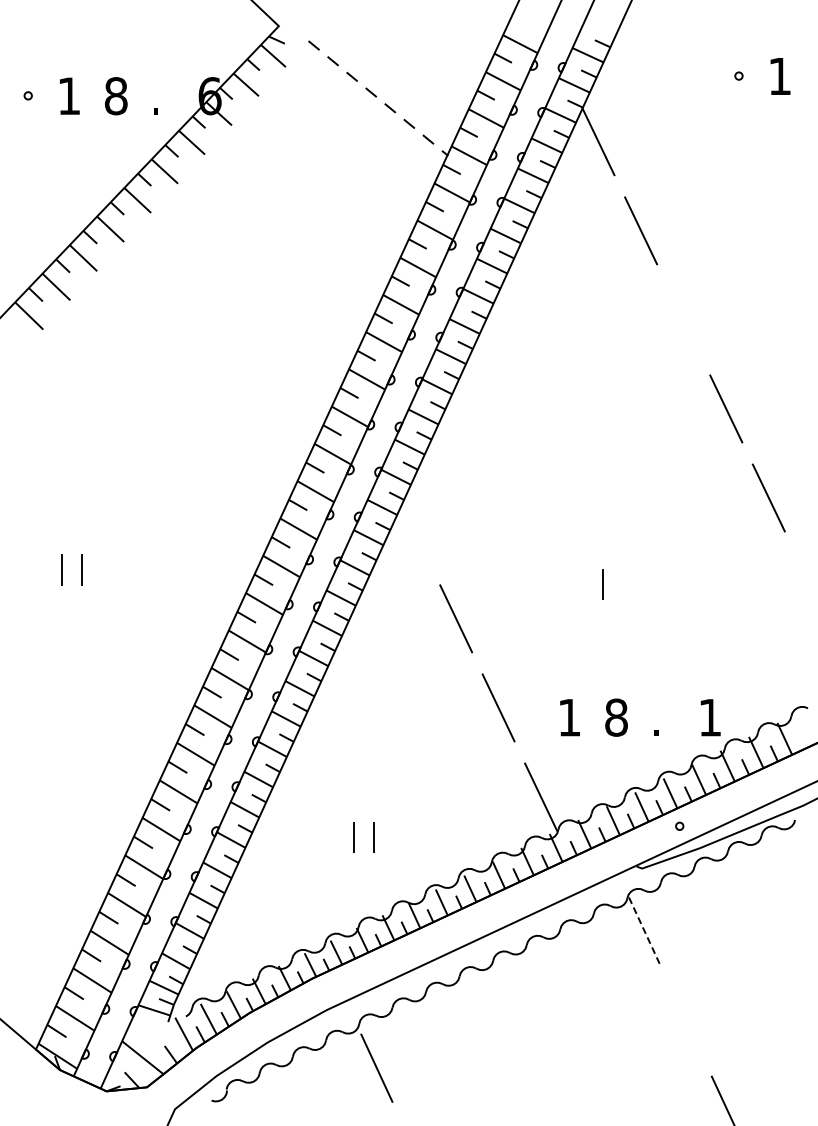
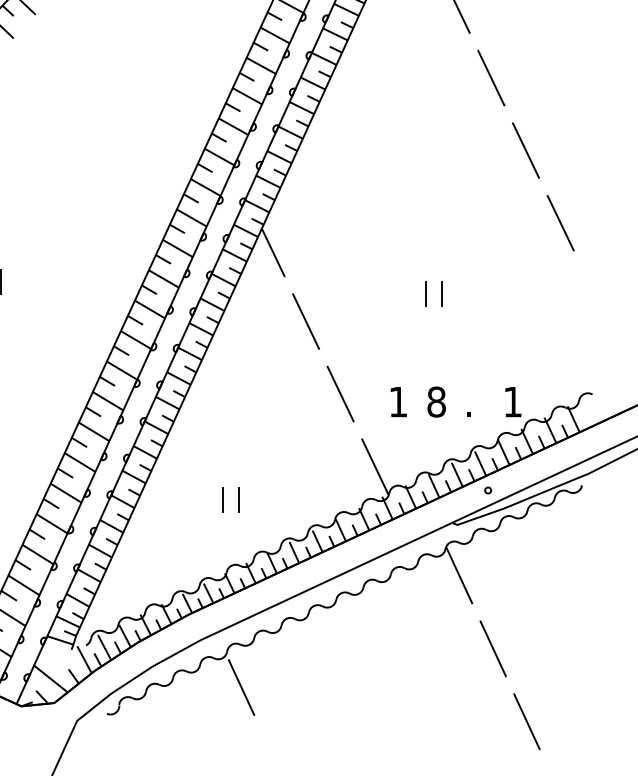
line: (683, 319) -> (491, 77), added
line: (415, 533) -> (272, 252), added
line: (622, 584) -> (441, 293), added
line: (644, 931) -> (459, 576), dashed -> solid
line: (685, 1020) -> (492, 648), added

